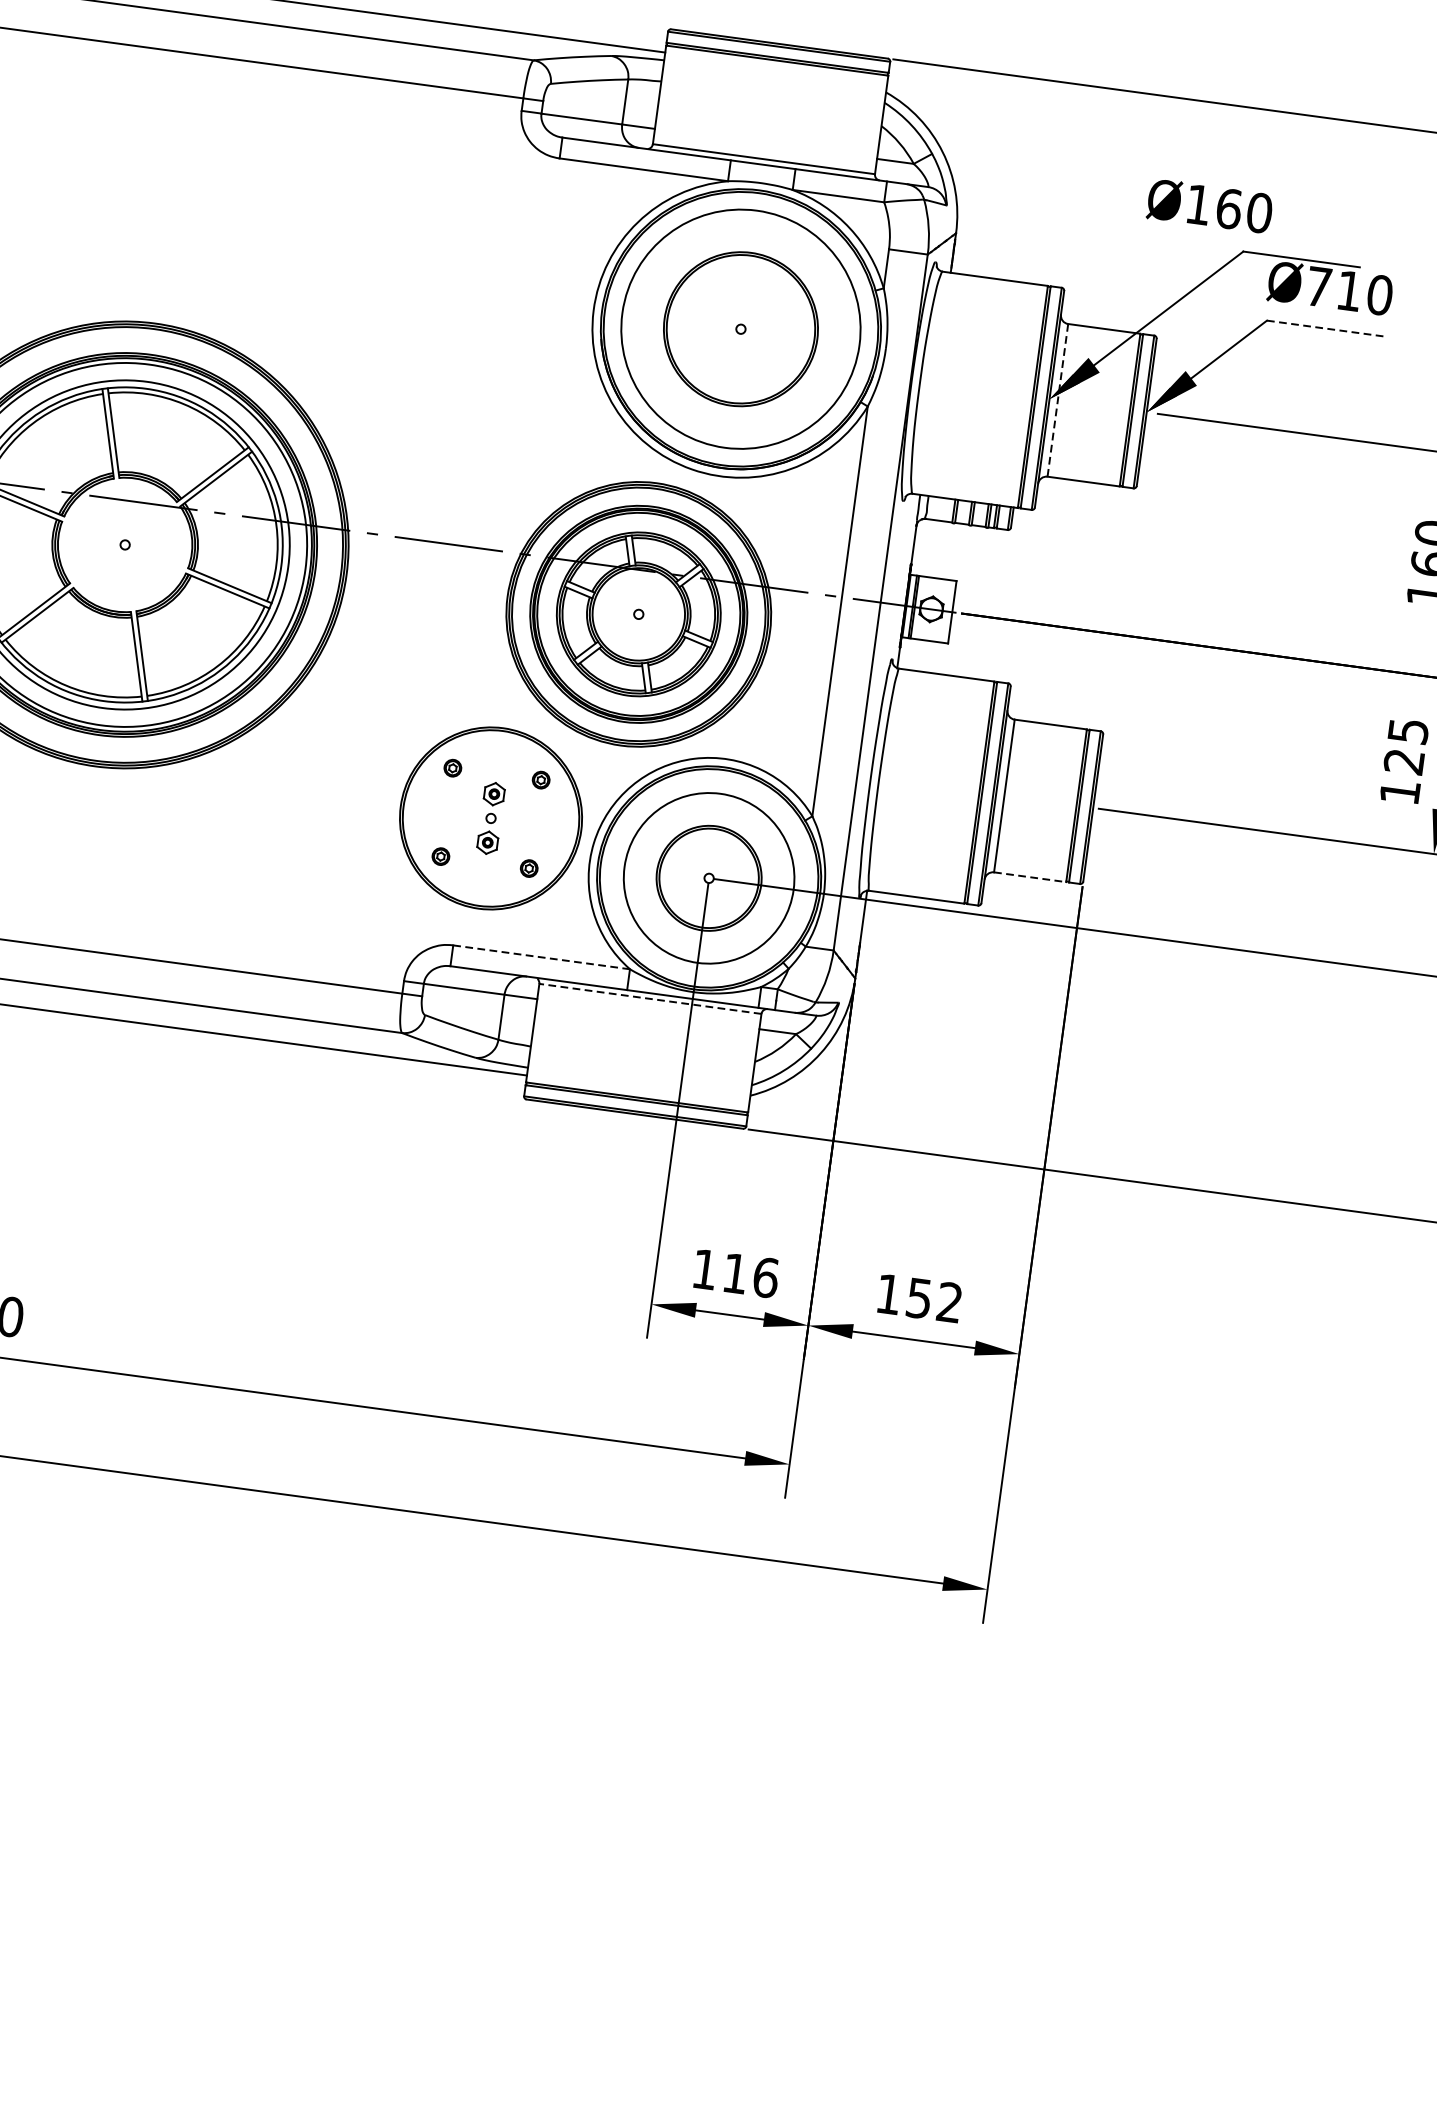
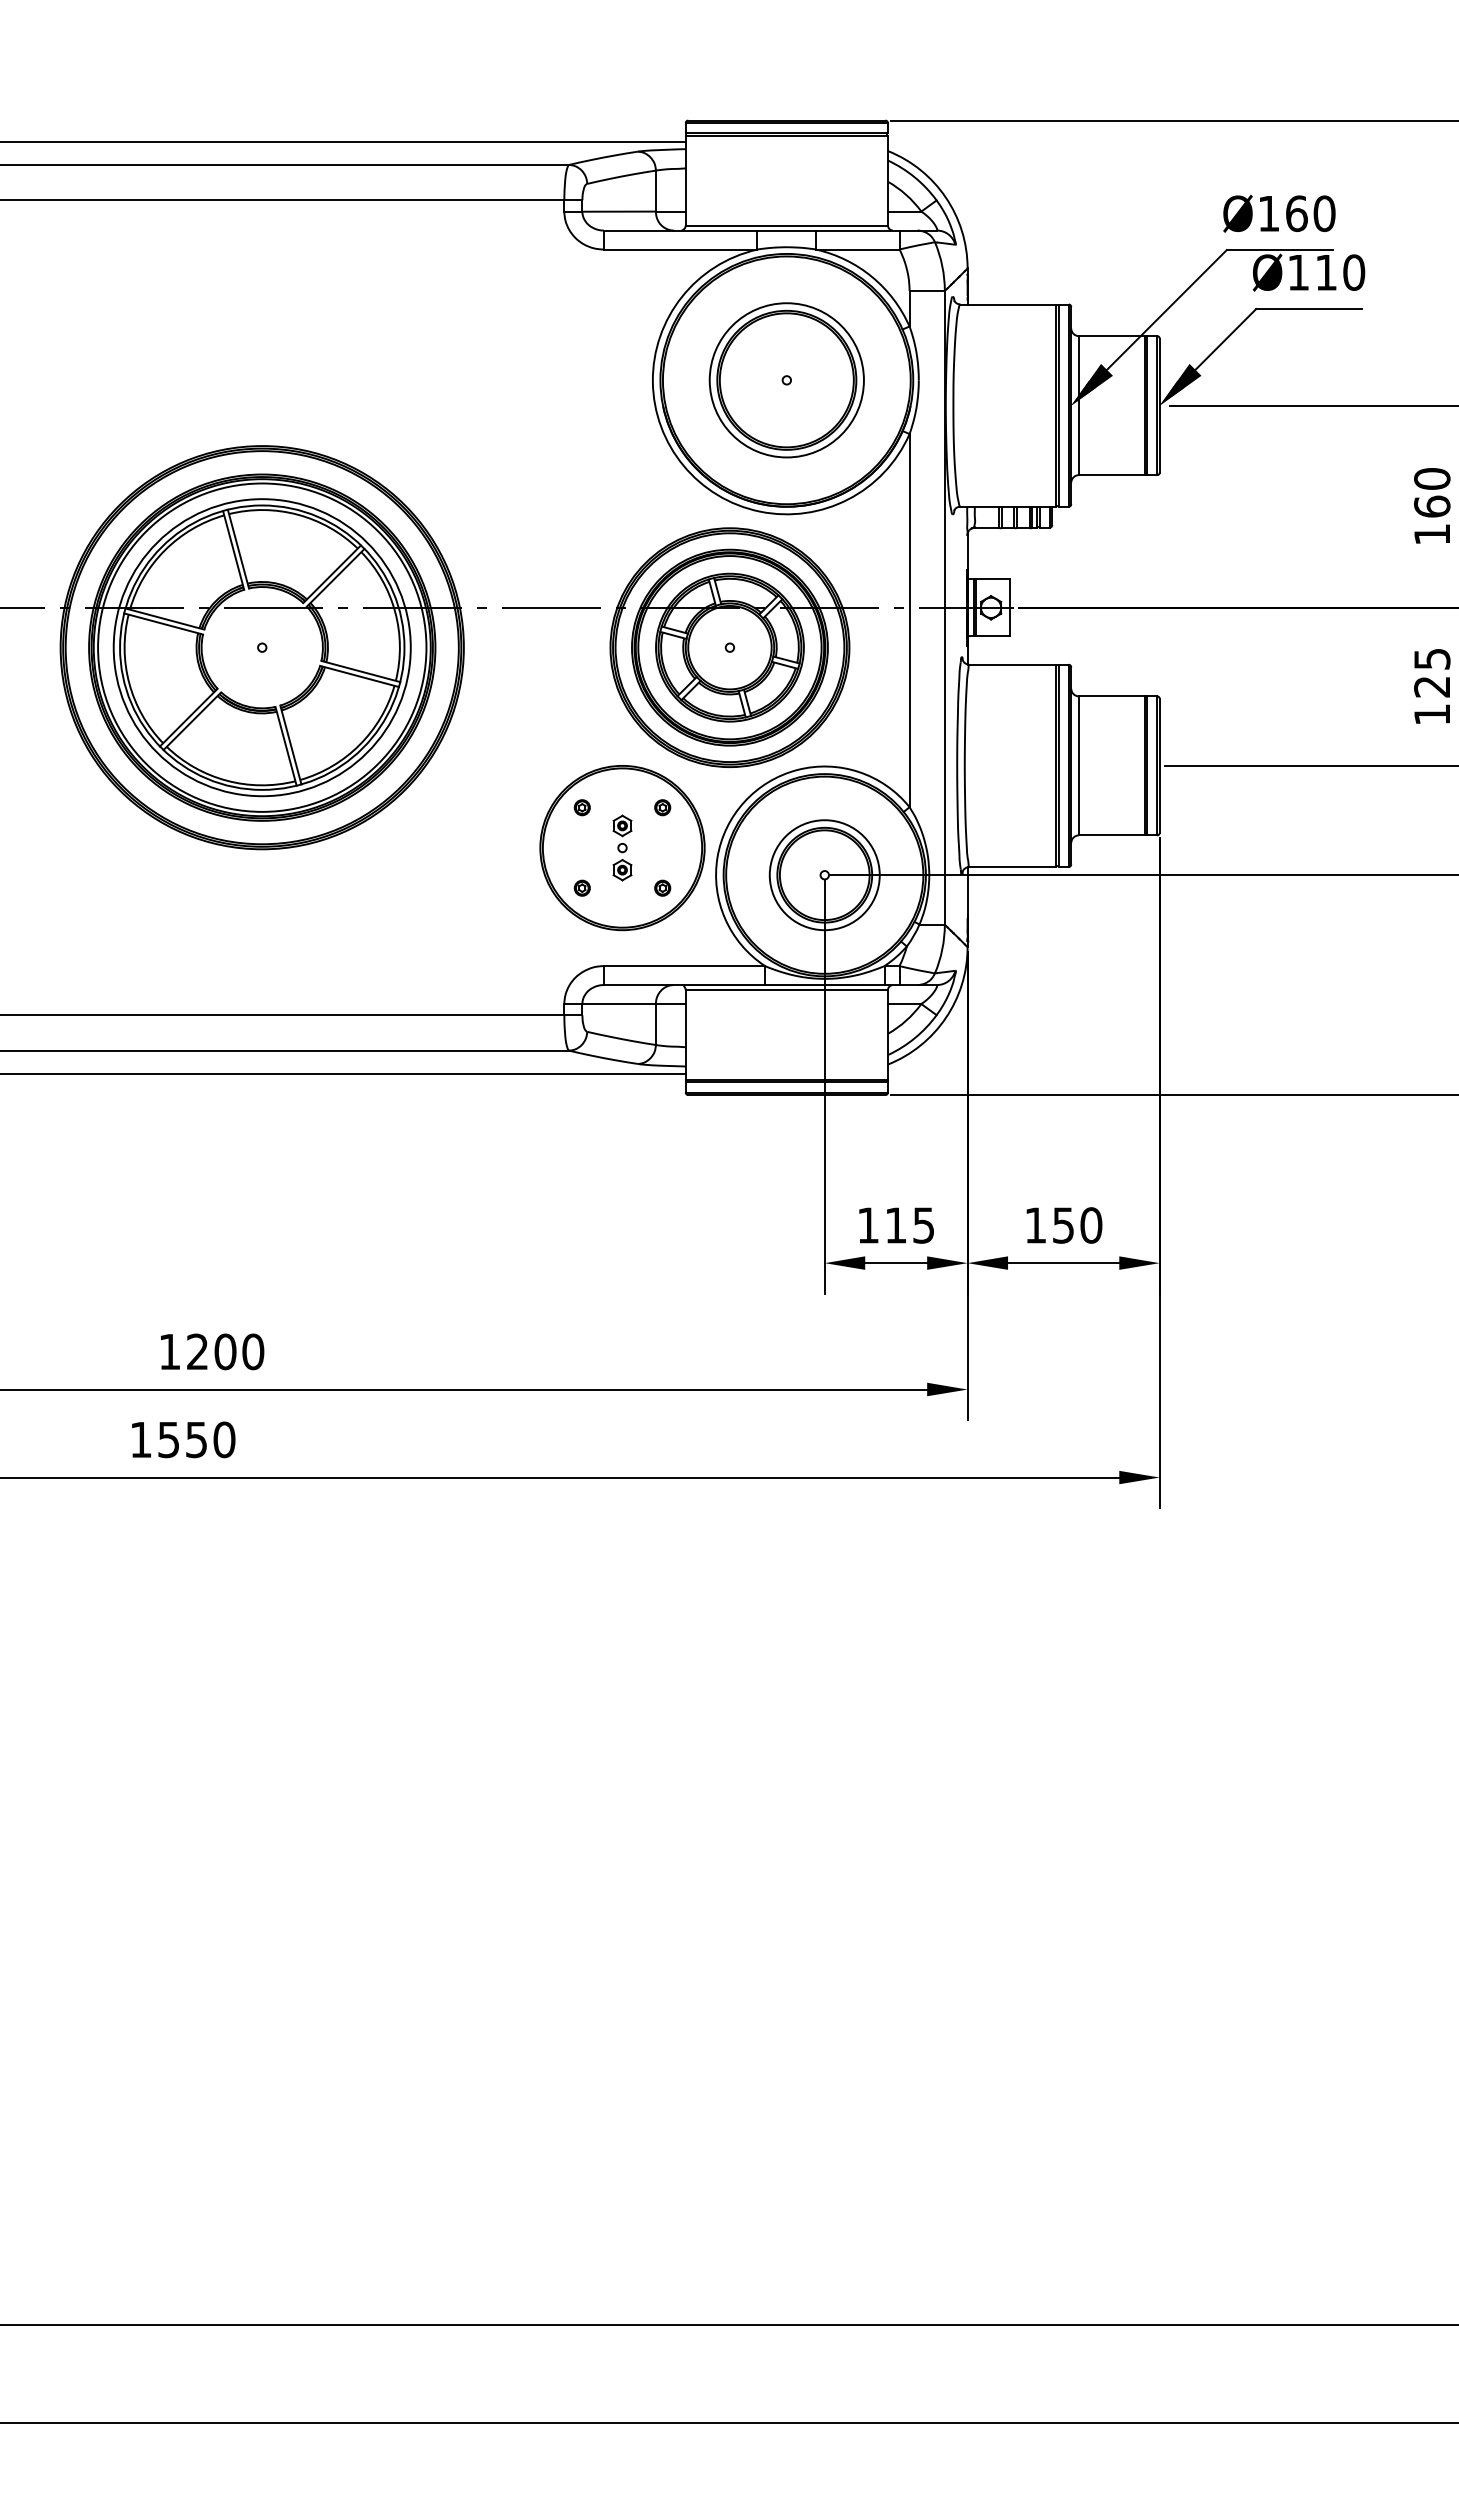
text: (1210, 206) -> (1279, 213), moved
text: (1318, 286) -> (1298, 272), Ø710 -> Ø110
circle: (740, 329) -> (786, 380), size x0.71
line: (1325, 329) -> (1309, 309), dashed -> solid
line: (1057, 400) -> (1078, 405), dashed -> solid
line: (1029, 877) -> (1111, 835), dashed -> solid
circle: (708, 878) -> (824, 875), size x0.71
line: (542, 957) -> (685, 966), dashed -> solid
line: (649, 999) -> (786, 990), dashed -> solid
text: (766, 1277) -> (924, 1225), 116 -> 115
text: (950, 1302) -> (1091, 1225), 152 -> 150

